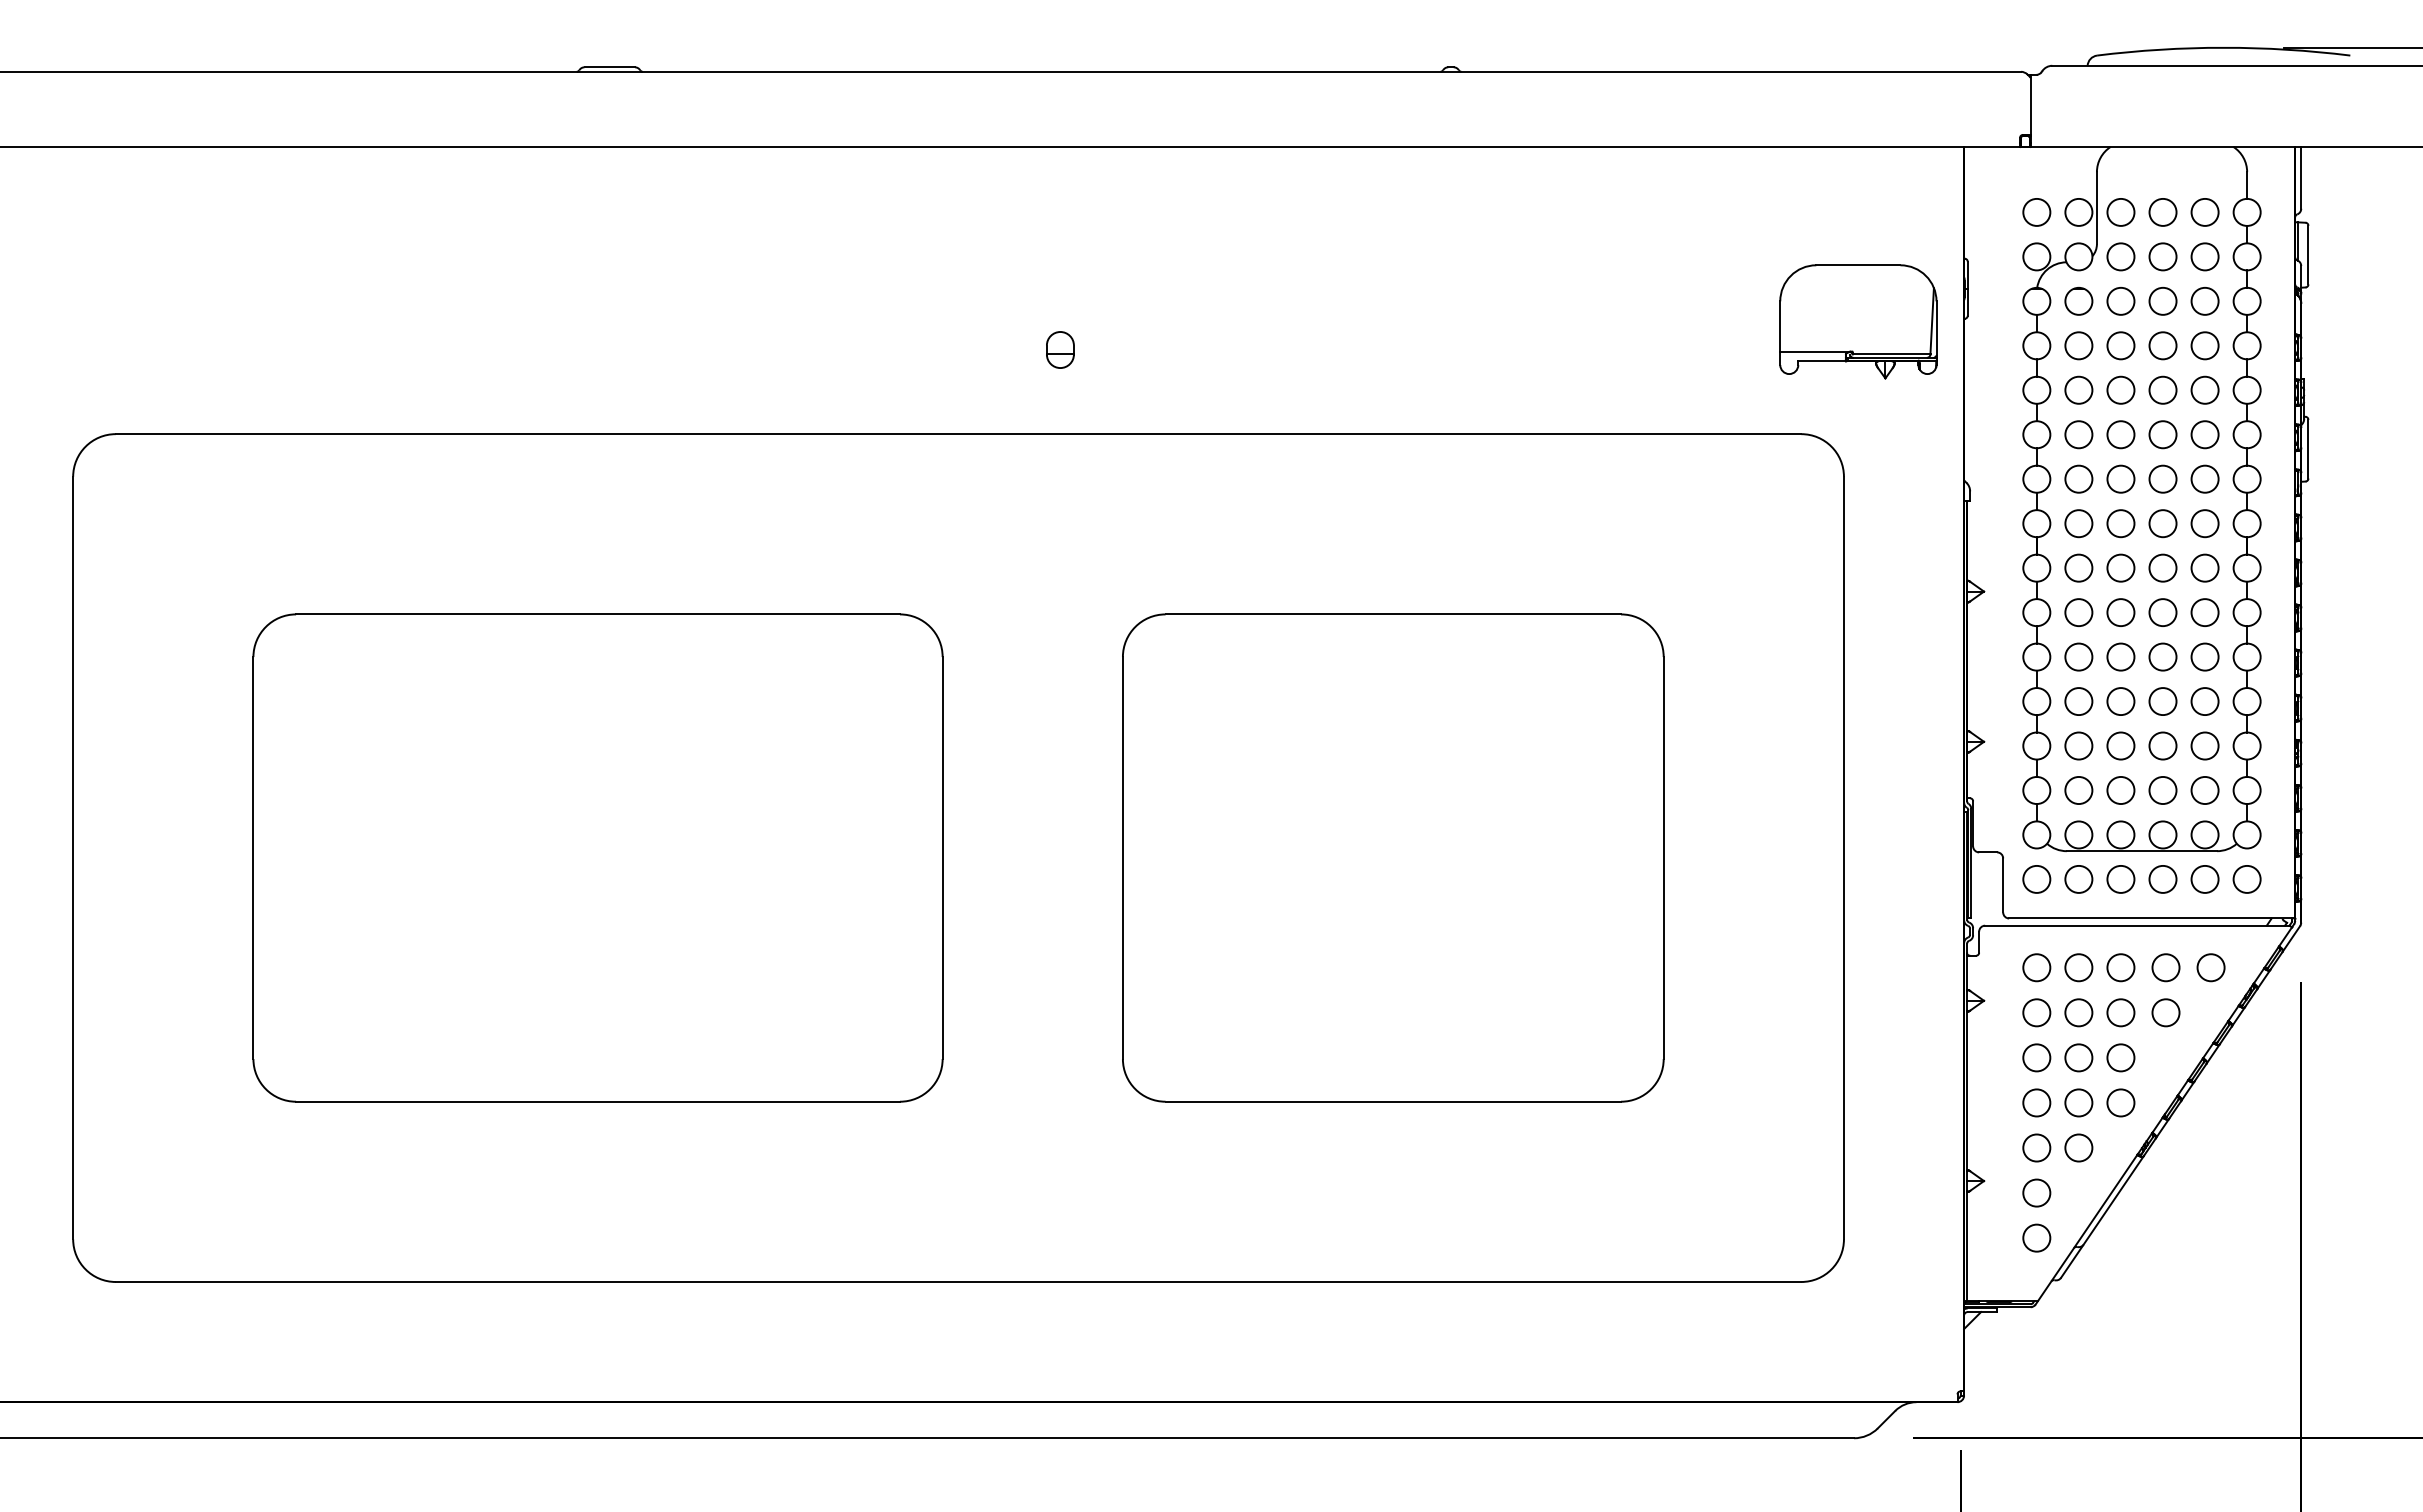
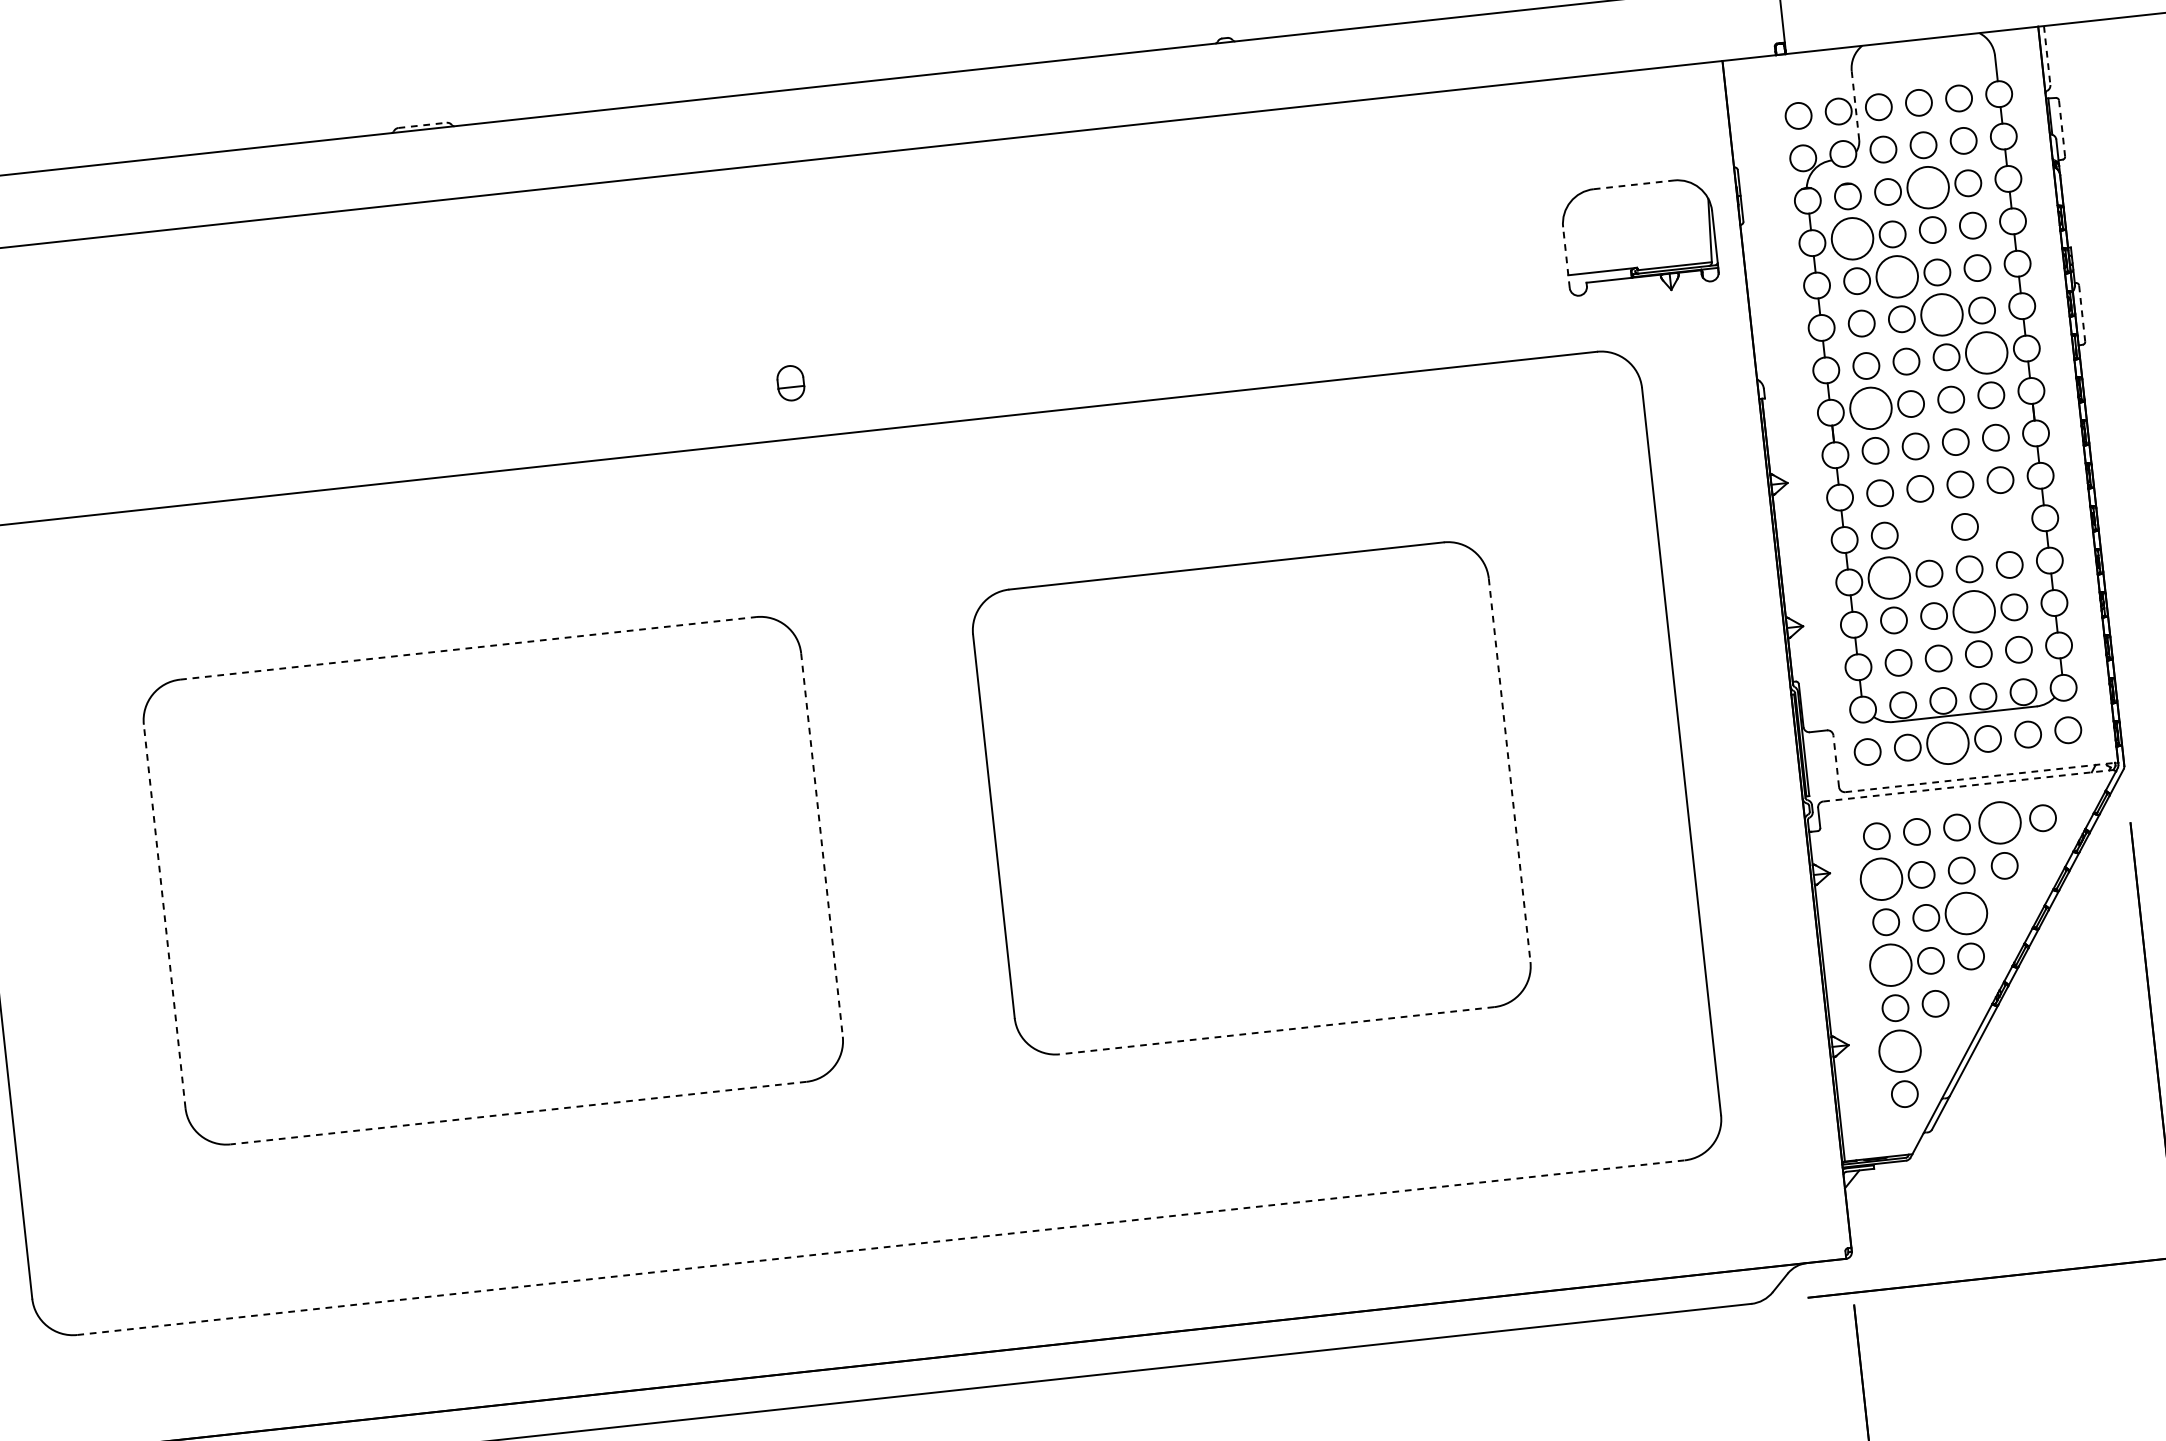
line: (610, 67) -> (423, 125), solid -> dashed
line: (2301, 177) -> (2047, 55), solid -> dashed
line: (2096, 208) -> (1855, 106), solid -> dashed
line: (2308, 255) -> (2062, 128), solid -> dashed
line: (1858, 265) -> (1634, 185), solid -> dashed
circle: (2162, 300) -> (1927, 186), size x1.6
line: (1780, 333) -> (1566, 257), solid -> dashed
circle: (2078, 345) -> (1852, 238), size x1.6
part: (1060, 349) -> (790, 382), moved
circle: (2120, 389) -> (1896, 276), size x1.6
circle: (2162, 434) -> (1941, 314), size x1.6
line: (2308, 449) -> (2082, 313), solid -> dashed
circle: (2204, 478) -> (1986, 352), size x1.6
circle: (2078, 523) -> (1870, 408), size x1.6
line: (598, 614) -> (468, 648), solid -> dashed
circle: (2120, 656) -> (1924, 530), removed
circle: (2204, 656) -> (2004, 522), removed
circle: (2078, 701) -> (1889, 578), size x1.6
circle: (2162, 745) -> (1973, 611), size x1.6
line: (253, 858) -> (164, 916), solid -> dashed
line: (942, 858) -> (821, 845), solid -> dashed
line: (1663, 858) -> (1509, 770), solid -> dashed
circle: (2120, 878) -> (1947, 742), size x1.6
line: (2003, 884) -> (1836, 760), solid -> dashed
line: (2152, 918) -> (1982, 777), solid -> dashed
line: (2137, 925) -> (1968, 785), solid -> dashed
circle: (2165, 967) -> (1999, 822), size x1.6
circle: (2036, 1012) -> (1881, 878), size x1.6
circle: (2120, 1057) -> (1965, 913), size x1.6
line: (598, 1101) -> (519, 1112), solid -> dashed
line: (1393, 1101) -> (1277, 1030), solid -> dashed
circle: (2036, 1102) -> (1890, 964), size x1.6
circle: (2036, 1192) -> (1899, 1050), size x1.6
line: (958, 1281) -> (880, 1247), solid -> dashed

